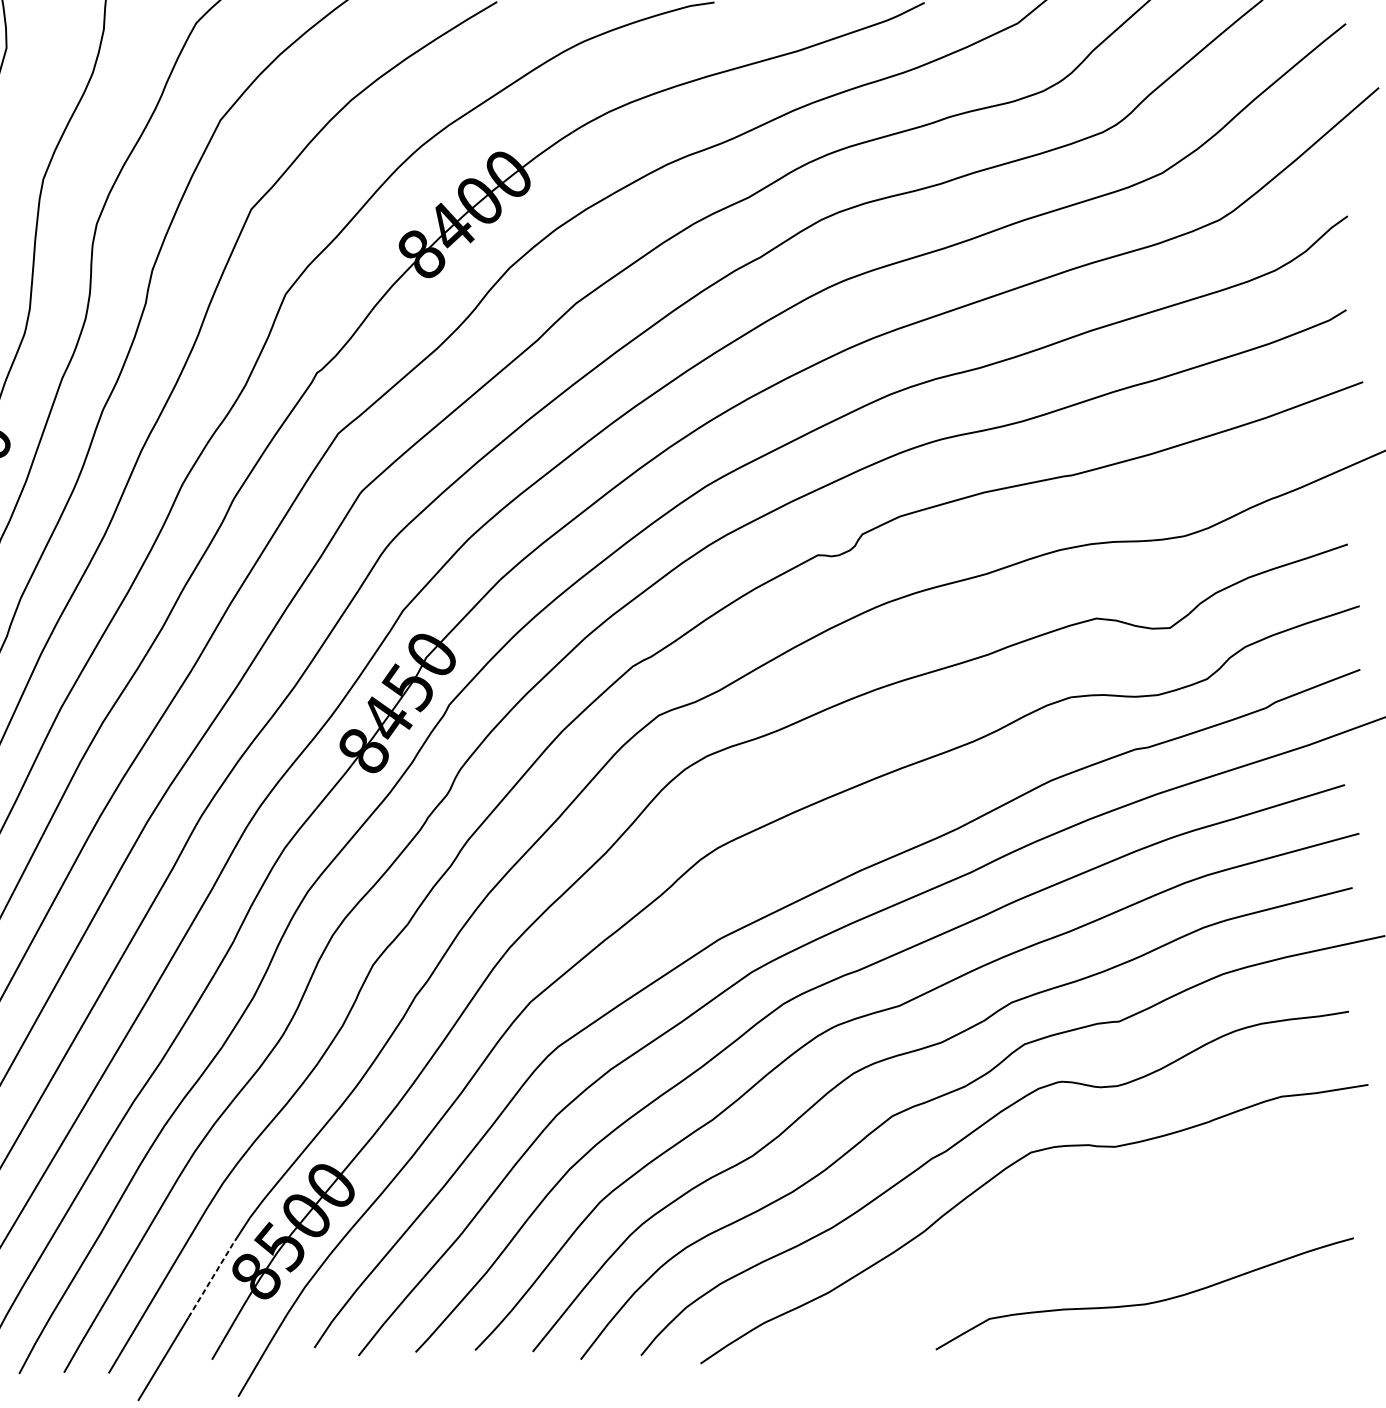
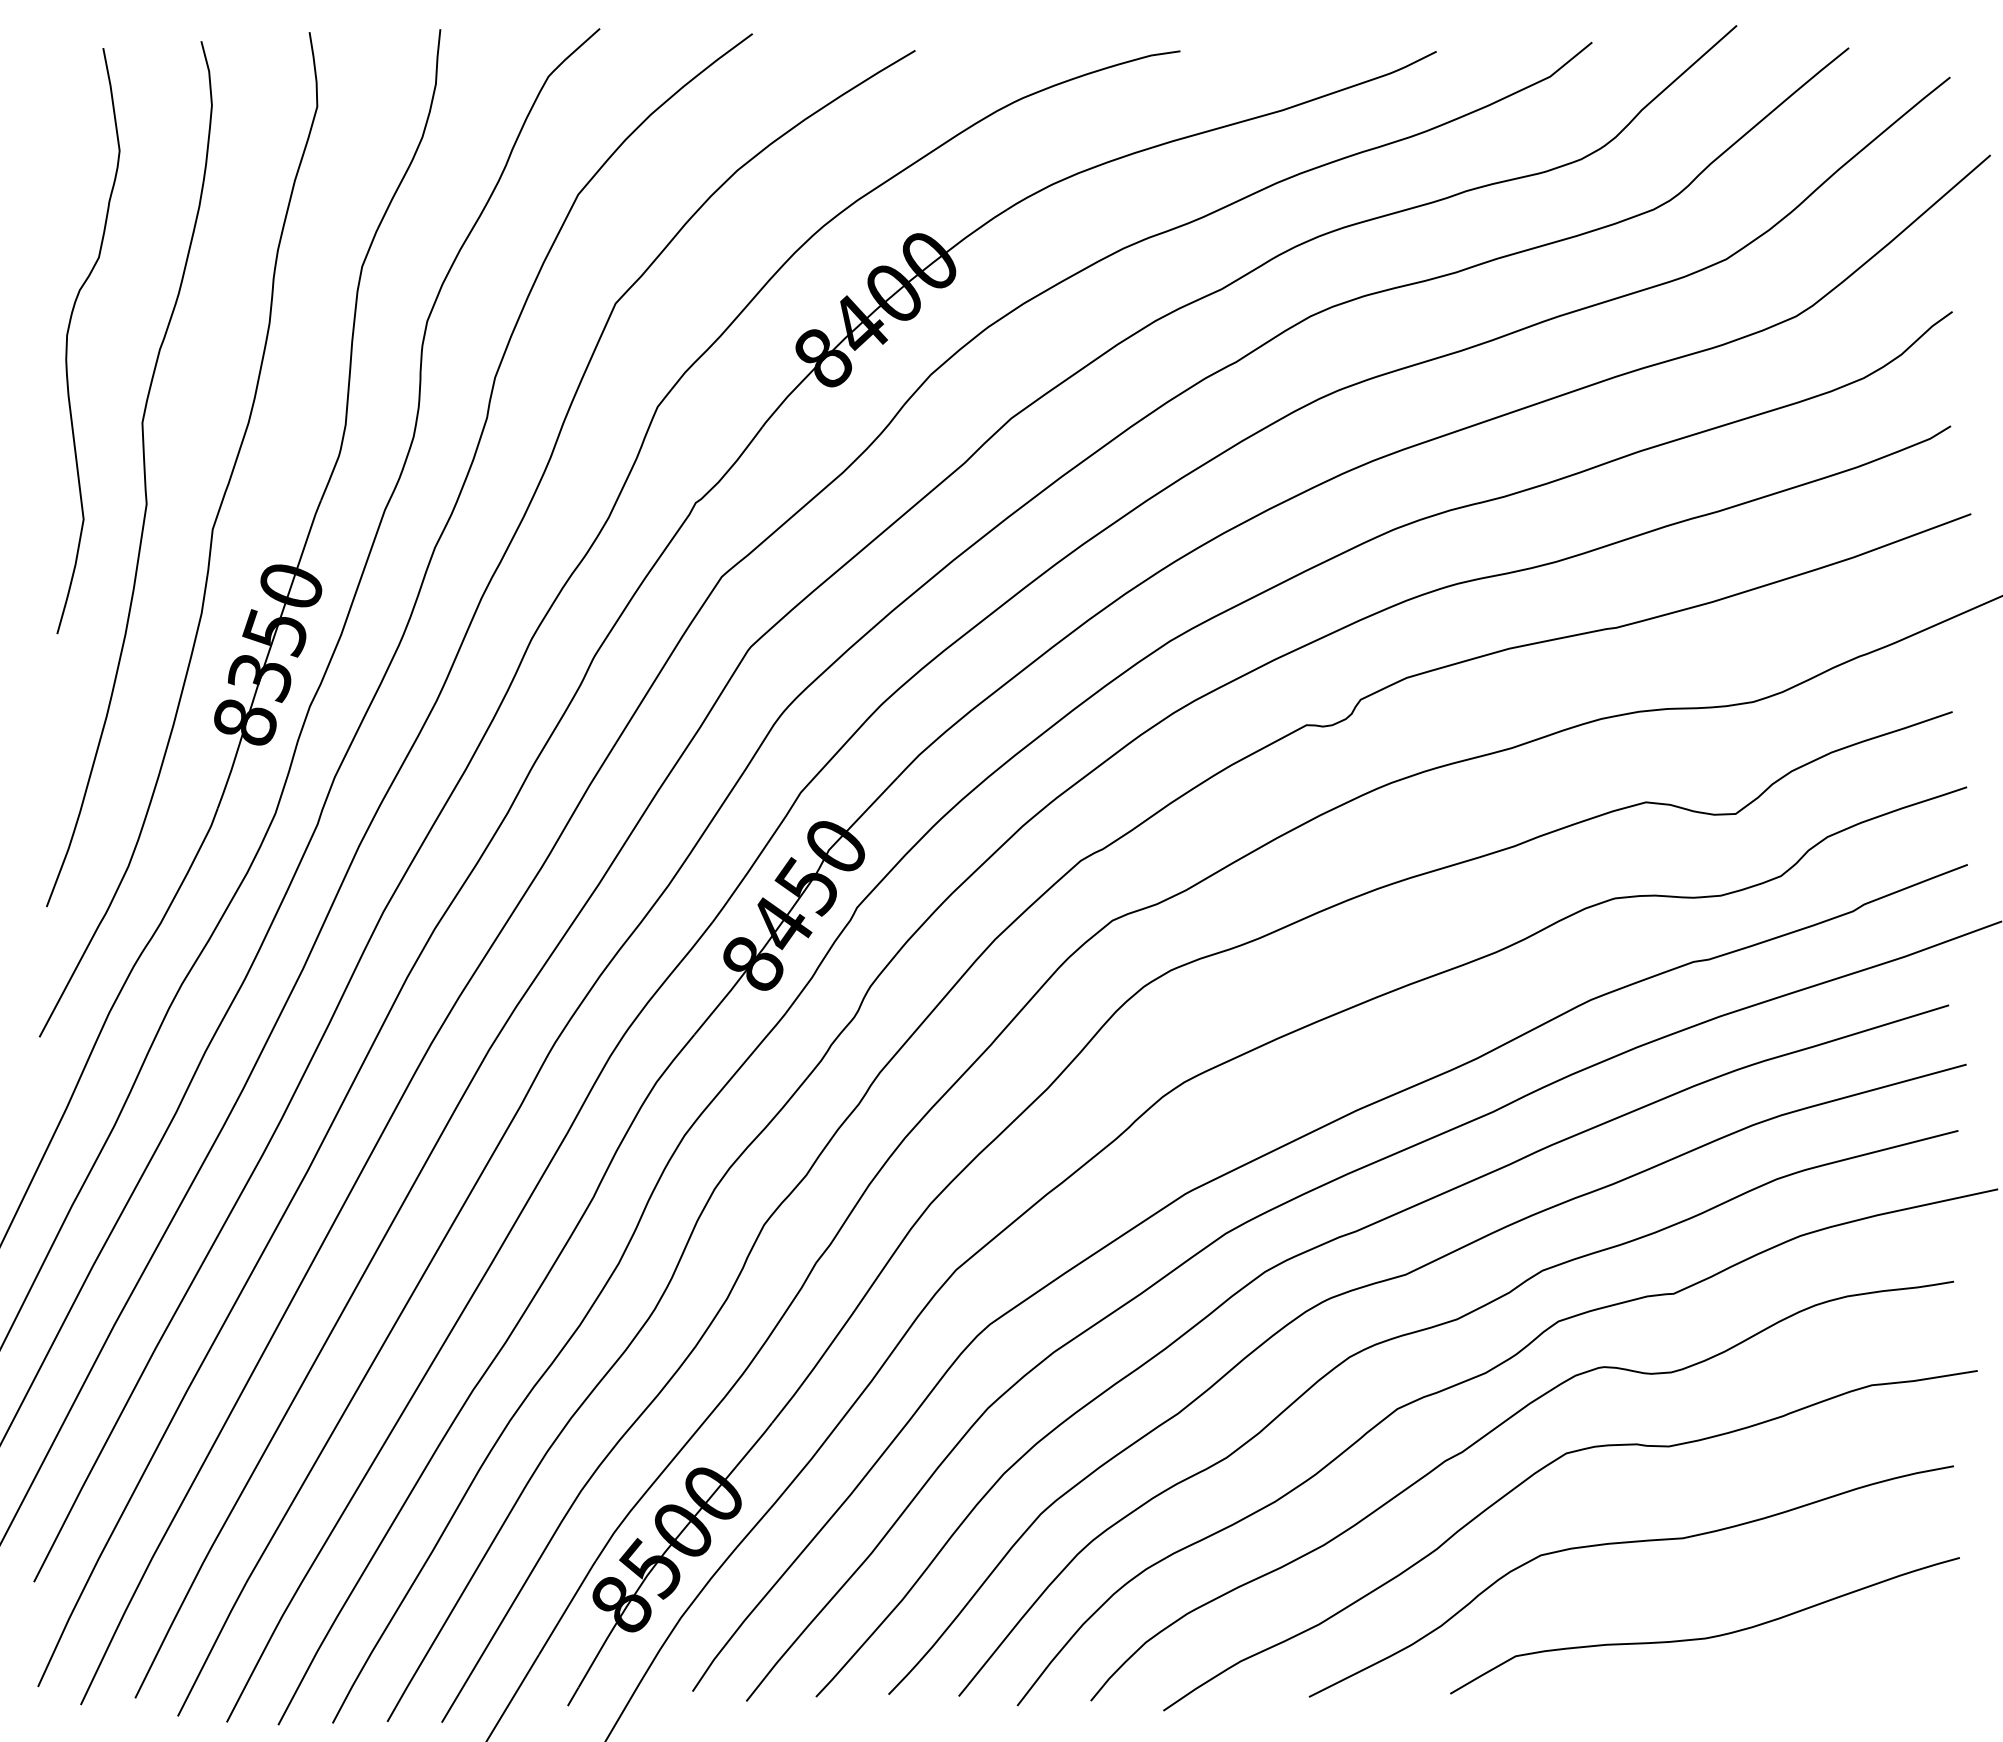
curve: (1082, 1226) -> (1628, 1543), added
line: (211, 1278) -> (567, 1607), dashed -> solid

